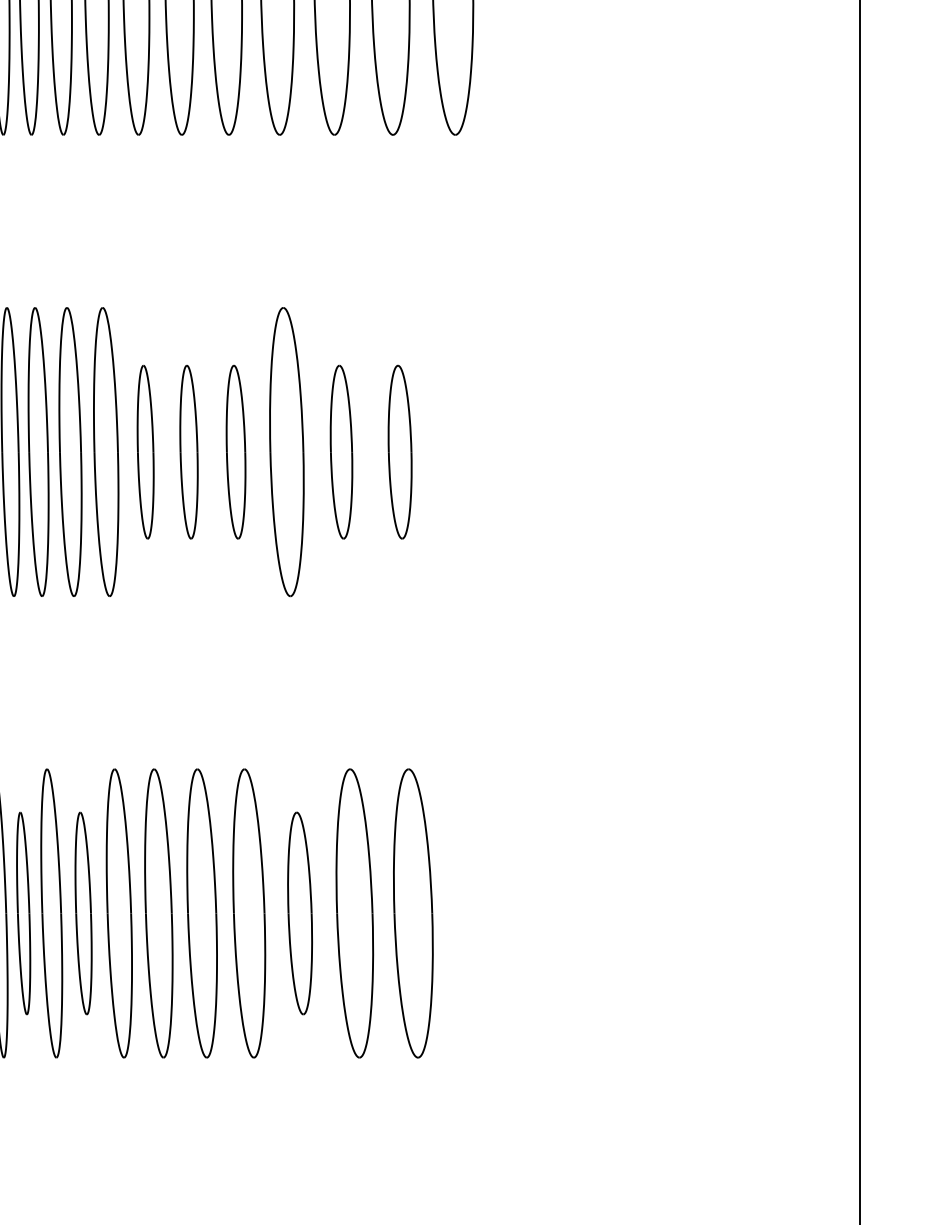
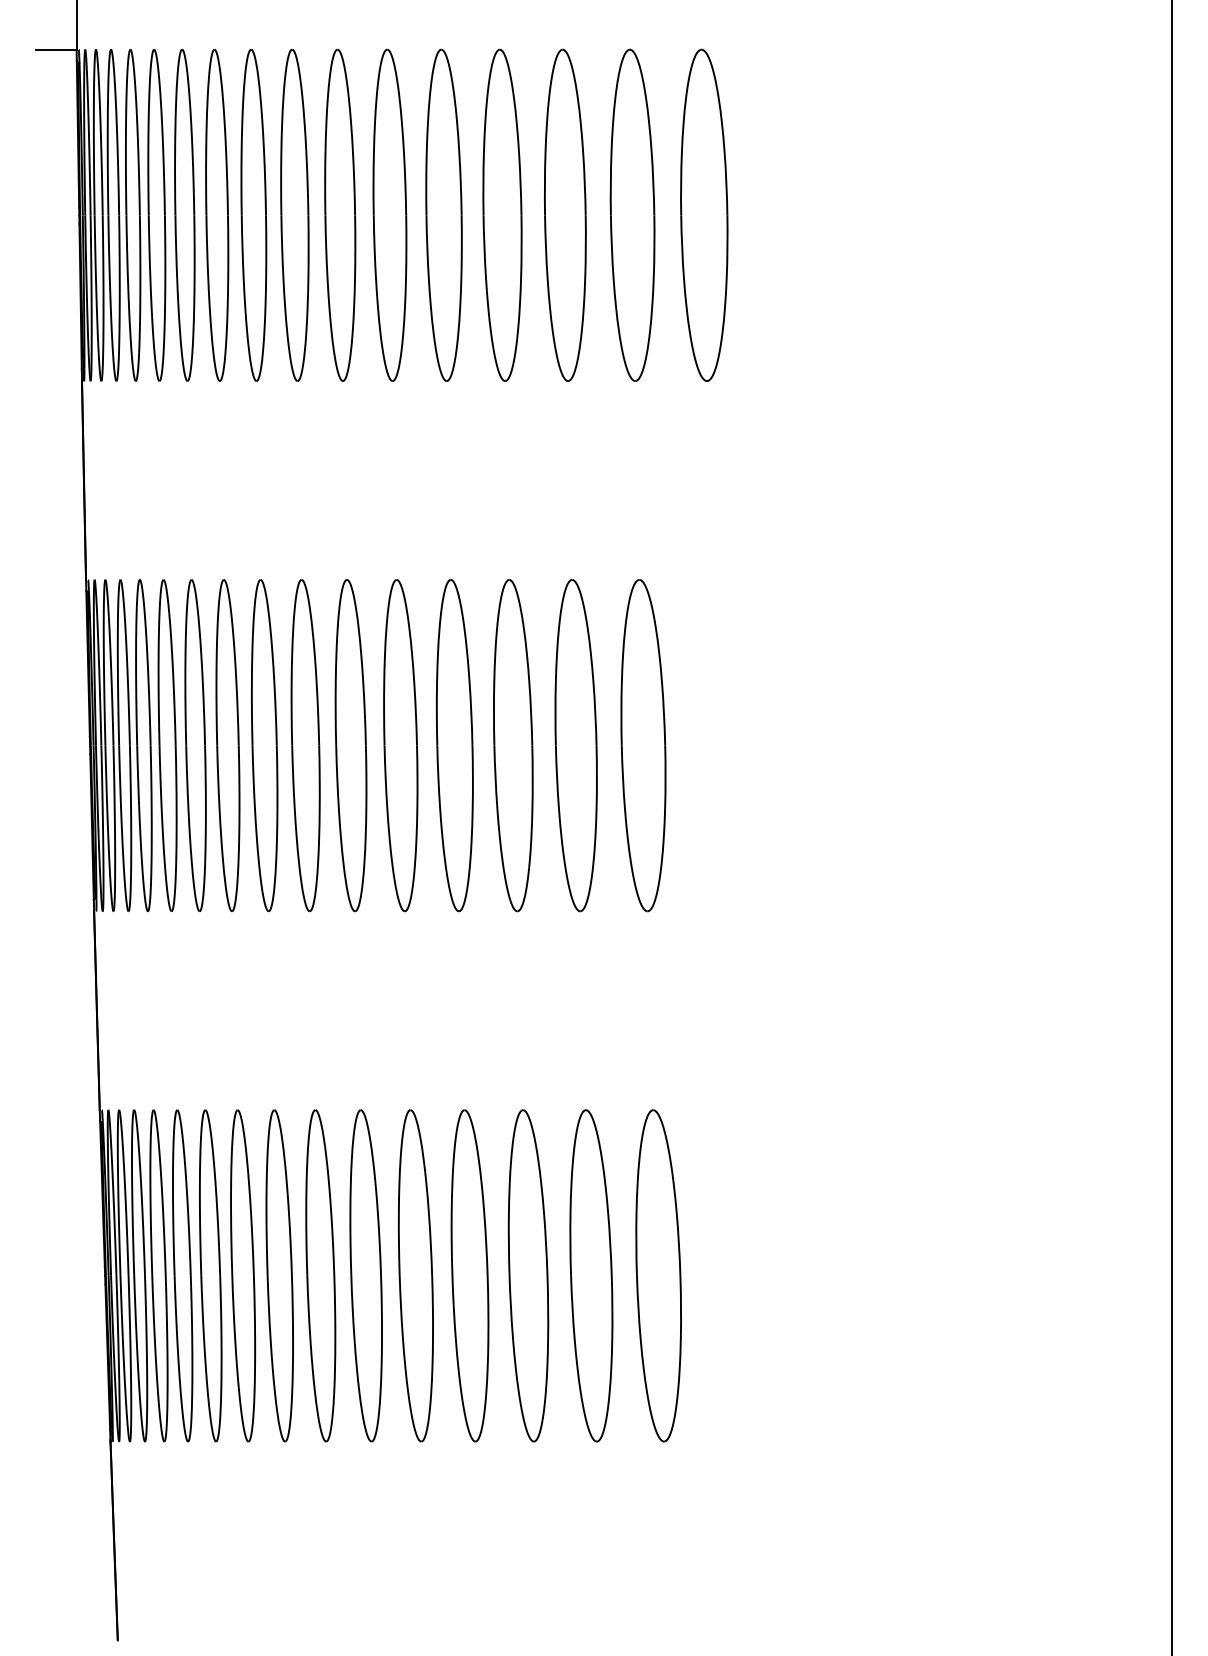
part: (145, 451) -> (350, 745), size x1.67
part: (188, 451) -> (400, 745), size x1.67
part: (235, 451) -> (454, 745), size x1.67
part: (340, 451) -> (575, 745), size x1.67
part: (400, 451) -> (643, 745), size x1.67
part: (23, 913) -> (210, 1275), size x1.43
part: (83, 913) -> (279, 1275), size x1.43
part: (300, 913) -> (528, 1275), size x1.43

